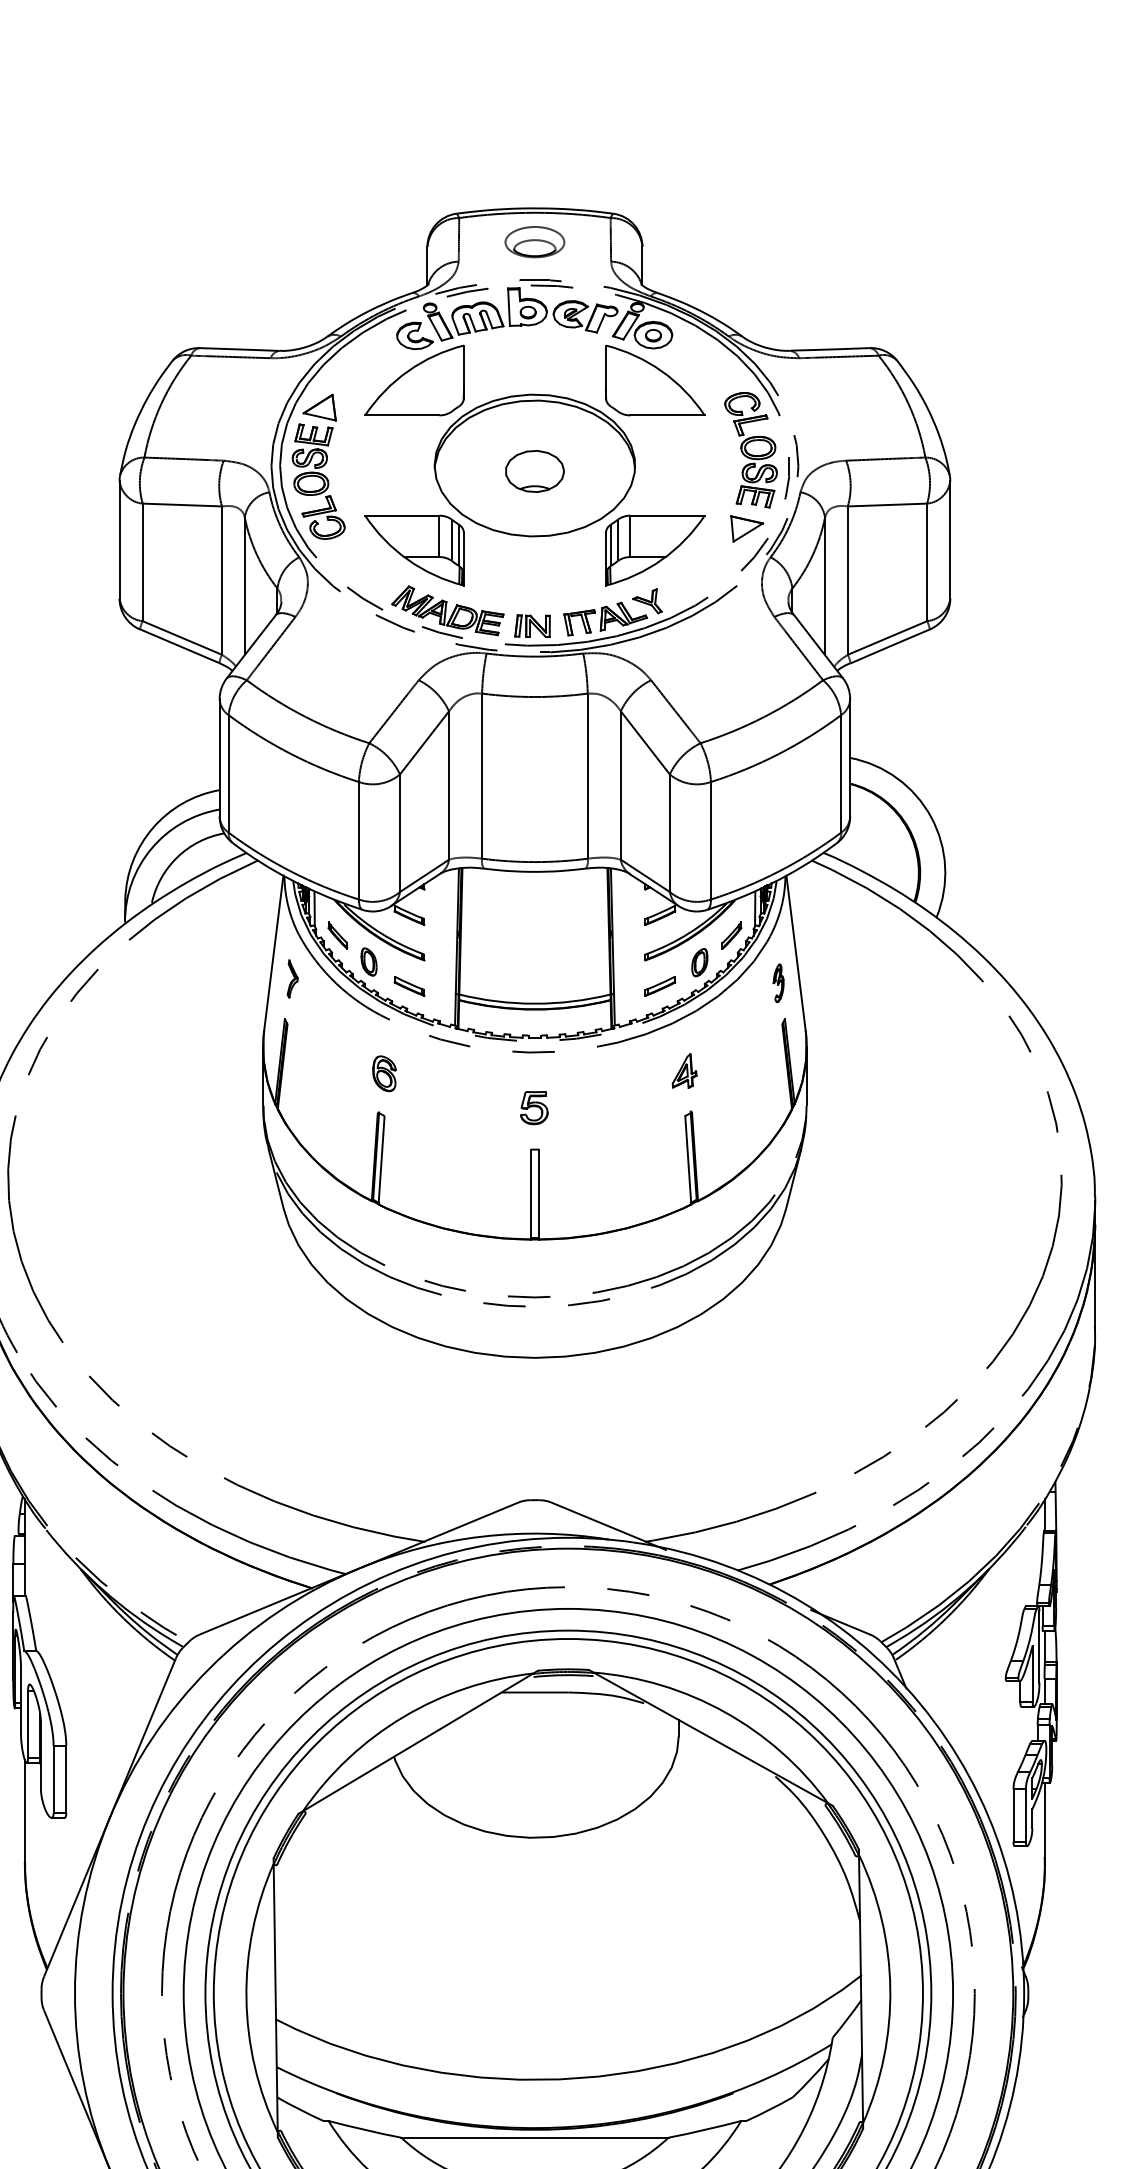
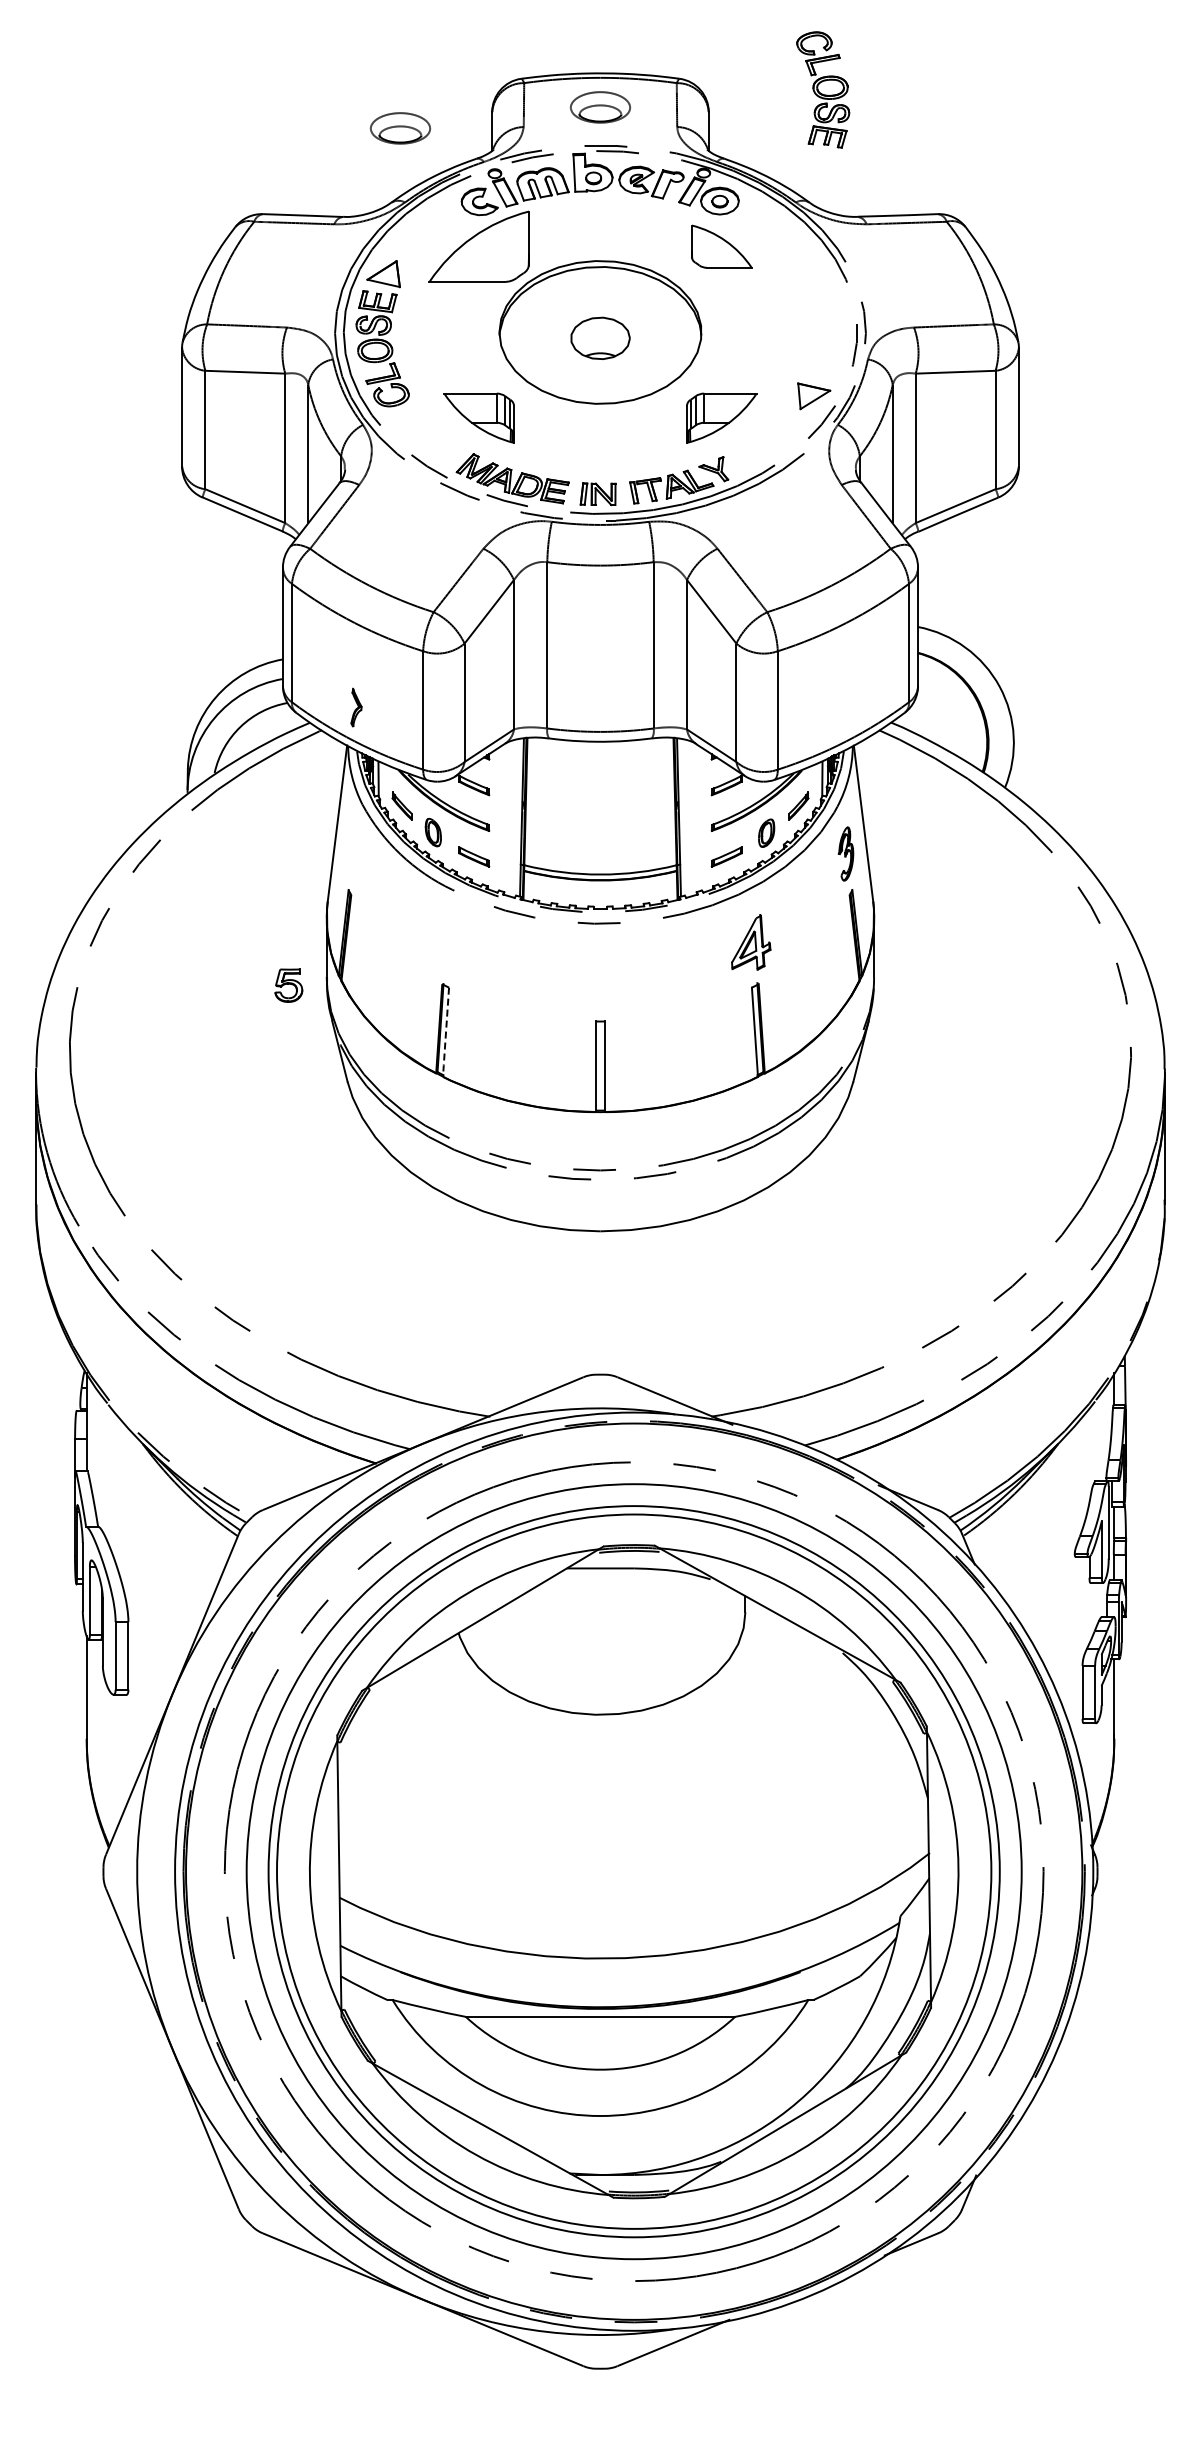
part: (336, 263) -> (400, 128), added
part: (655, 380) -> (721, 246), size x0.6
part: (751, 449) -> (823, 89), moved
part: (413, 550) -> (478, 418), size x0.7
part: (655, 550) -> (721, 418), size x0.7
part: (292, 978) -> (356, 707), moved
part: (778, 982) -> (845, 853), size x1.4
part: (684, 1071) -> (751, 942), size x1.6
part: (384, 1073) -> (448, 944), removed
part: (533, 1107) -> (288, 985), moved
line: (381, 1161) -> (445, 1033), solid -> dashed

